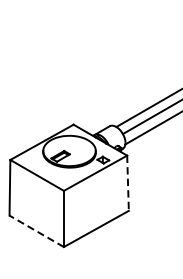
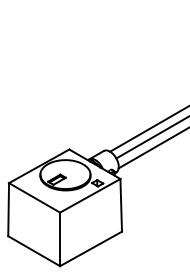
line: (128, 183) -> (121, 205), dashed -> solid
line: (37, 231) -> (34, 251), dashed -> solid

